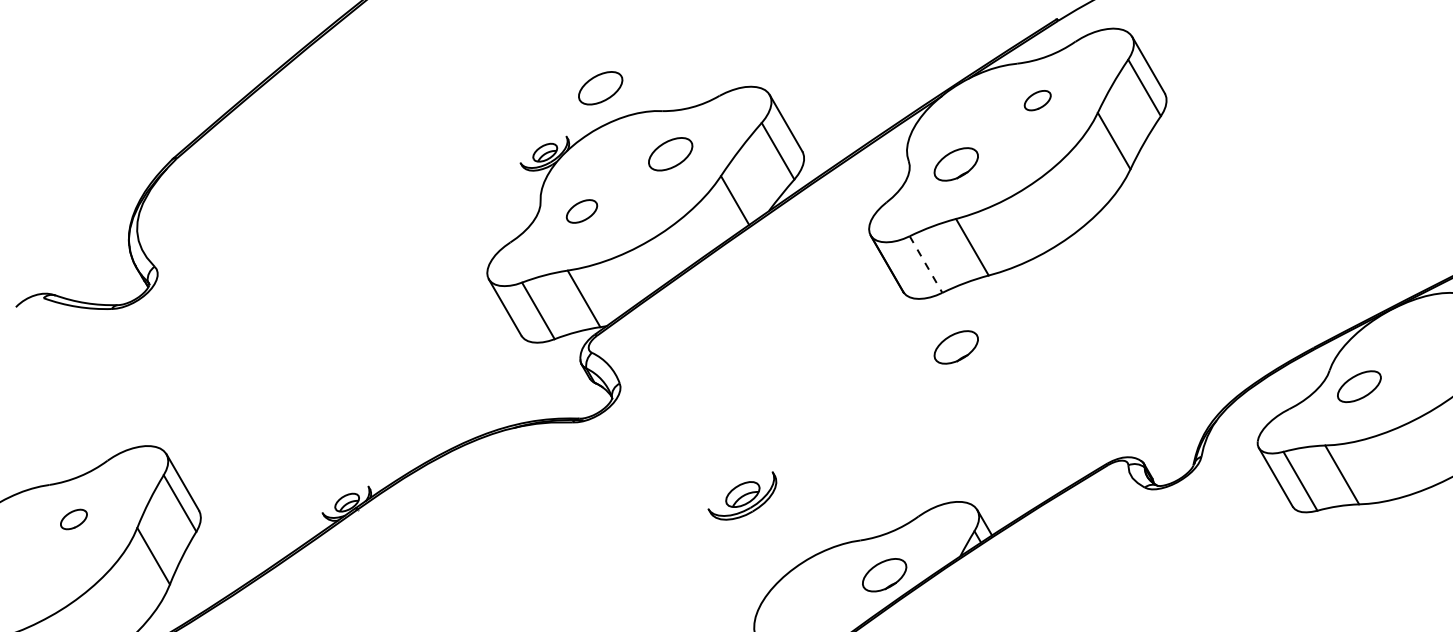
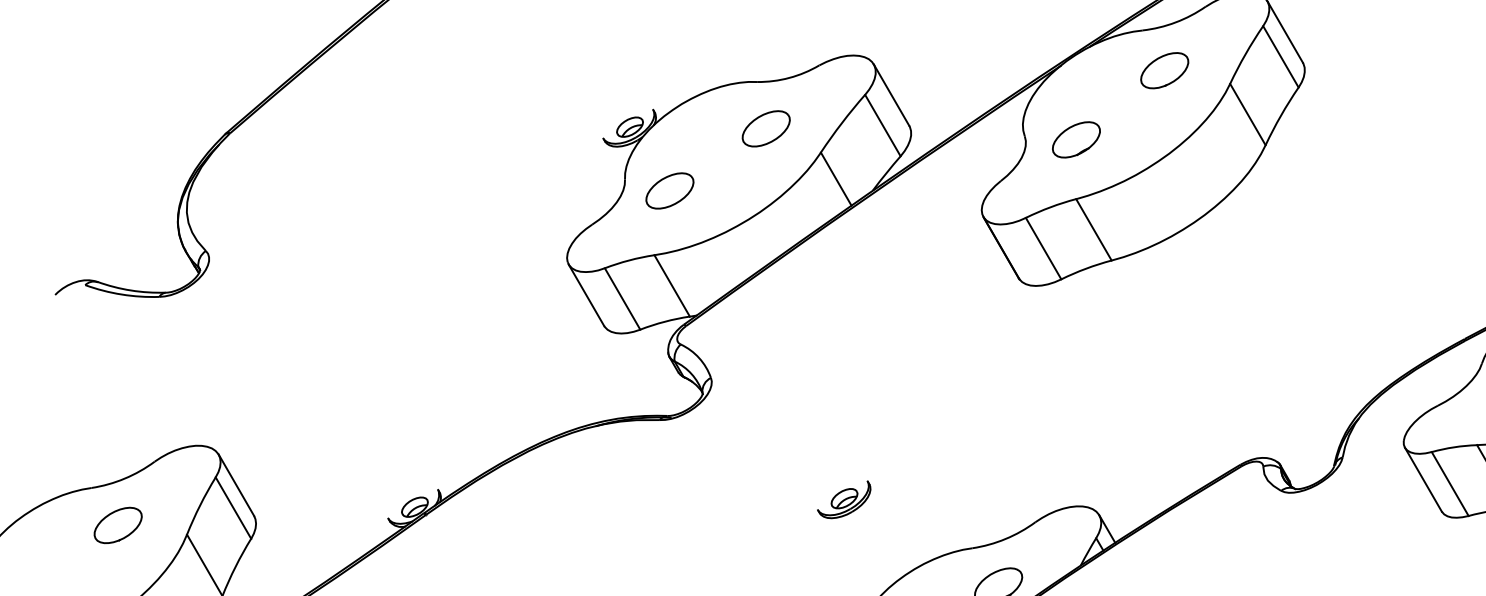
part: (600, 88) -> (690, 57), removed
part: (1037, 100) -> (1164, 70), size x1.67
part: (581, 211) -> (669, 191), size x1.43
line: (926, 264) -> (1044, 248), dashed -> solid
part: (955, 347) -> (1075, 338), removed
part: (742, 495) -> (844, 499), size x0.71
part: (73, 519) -> (117, 525), size x1.67

